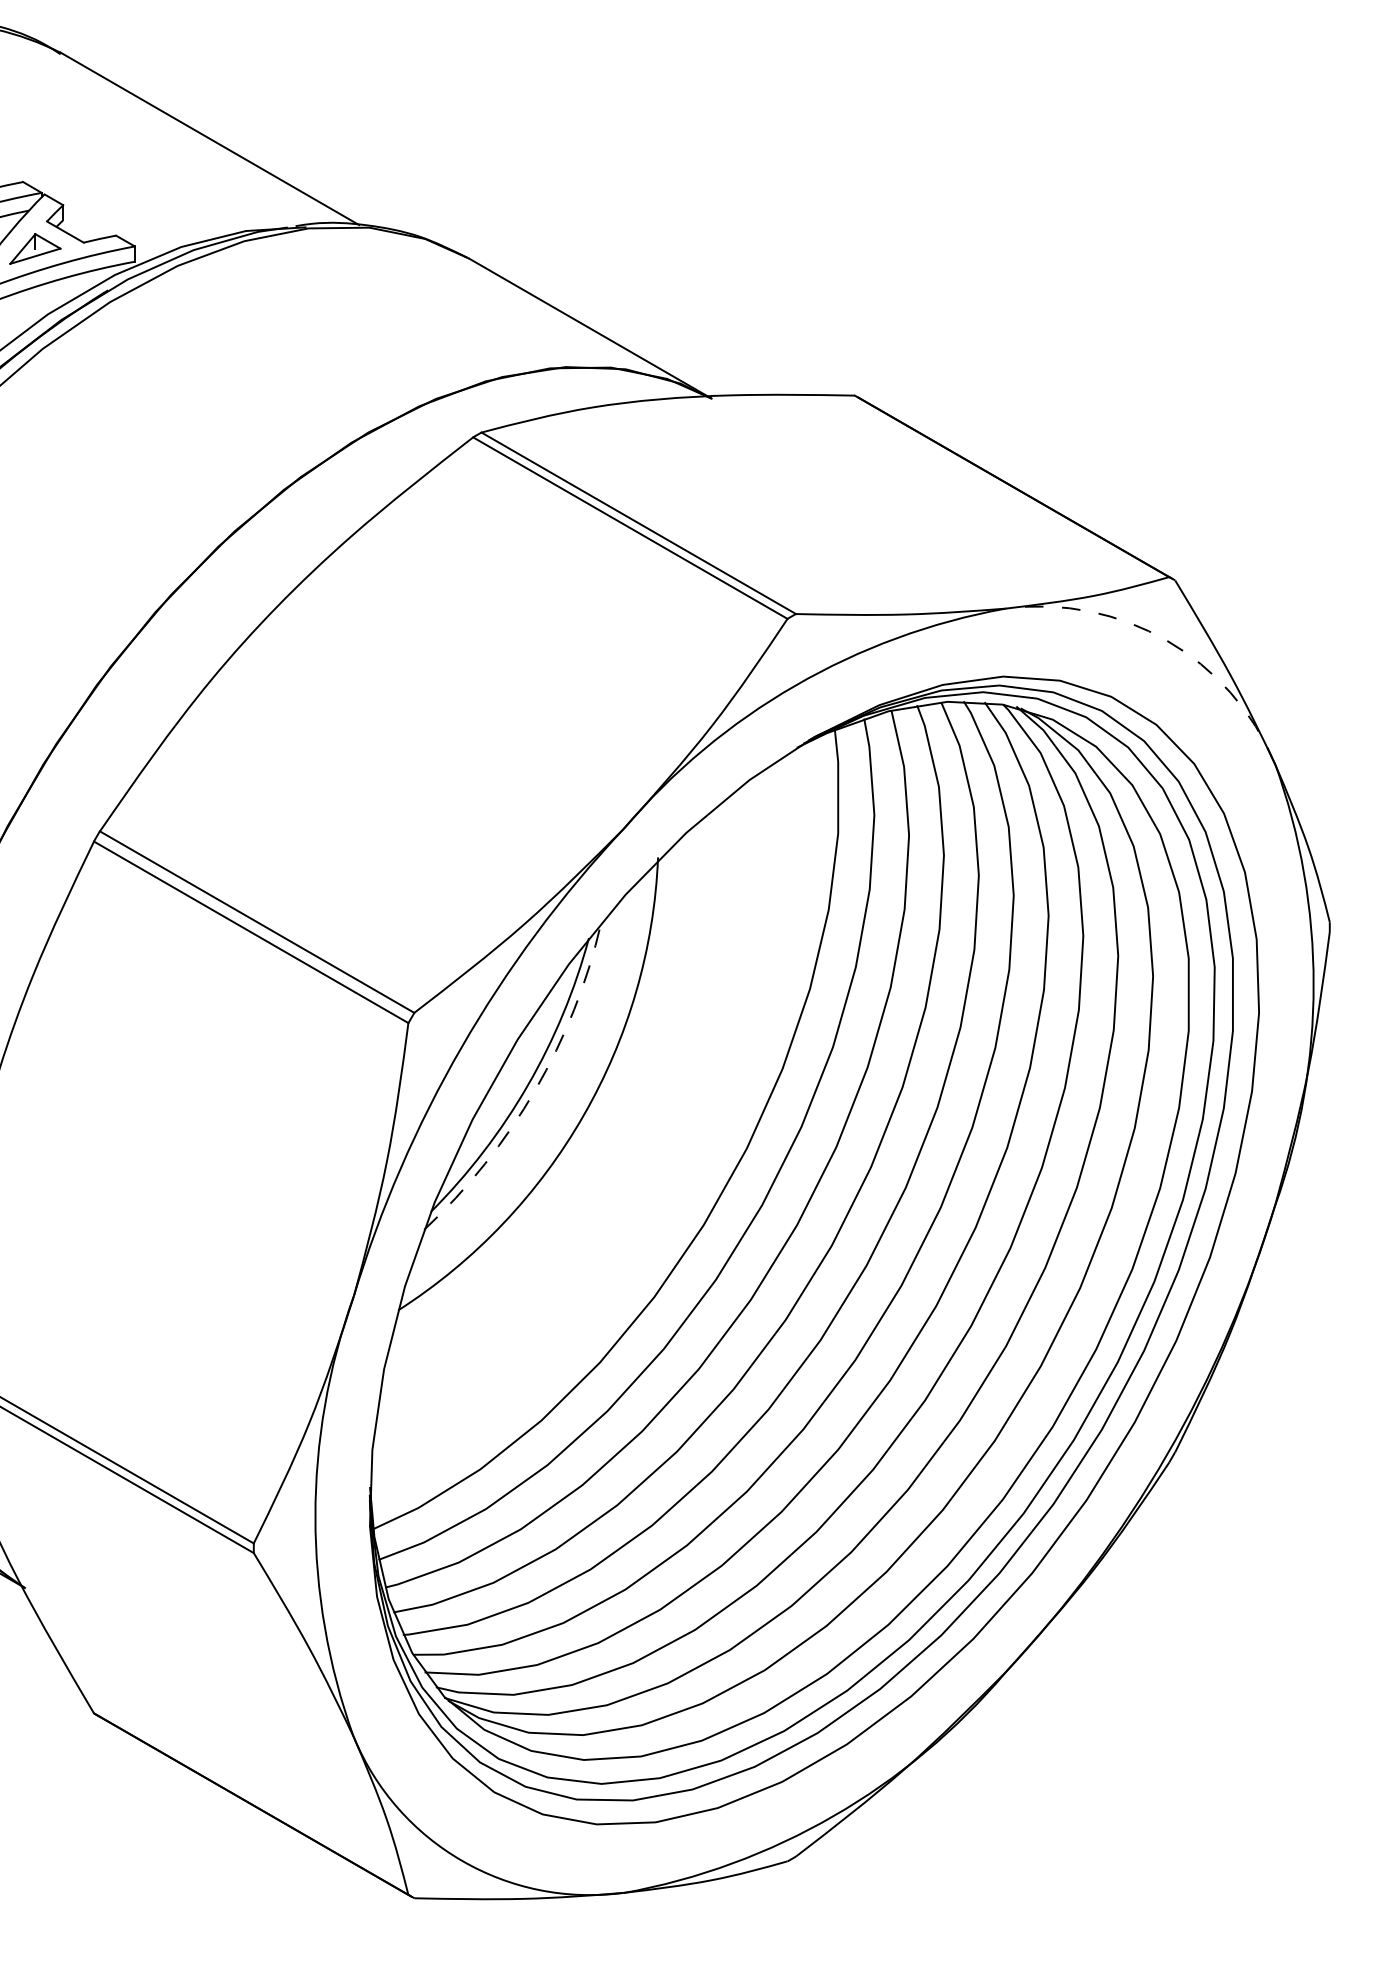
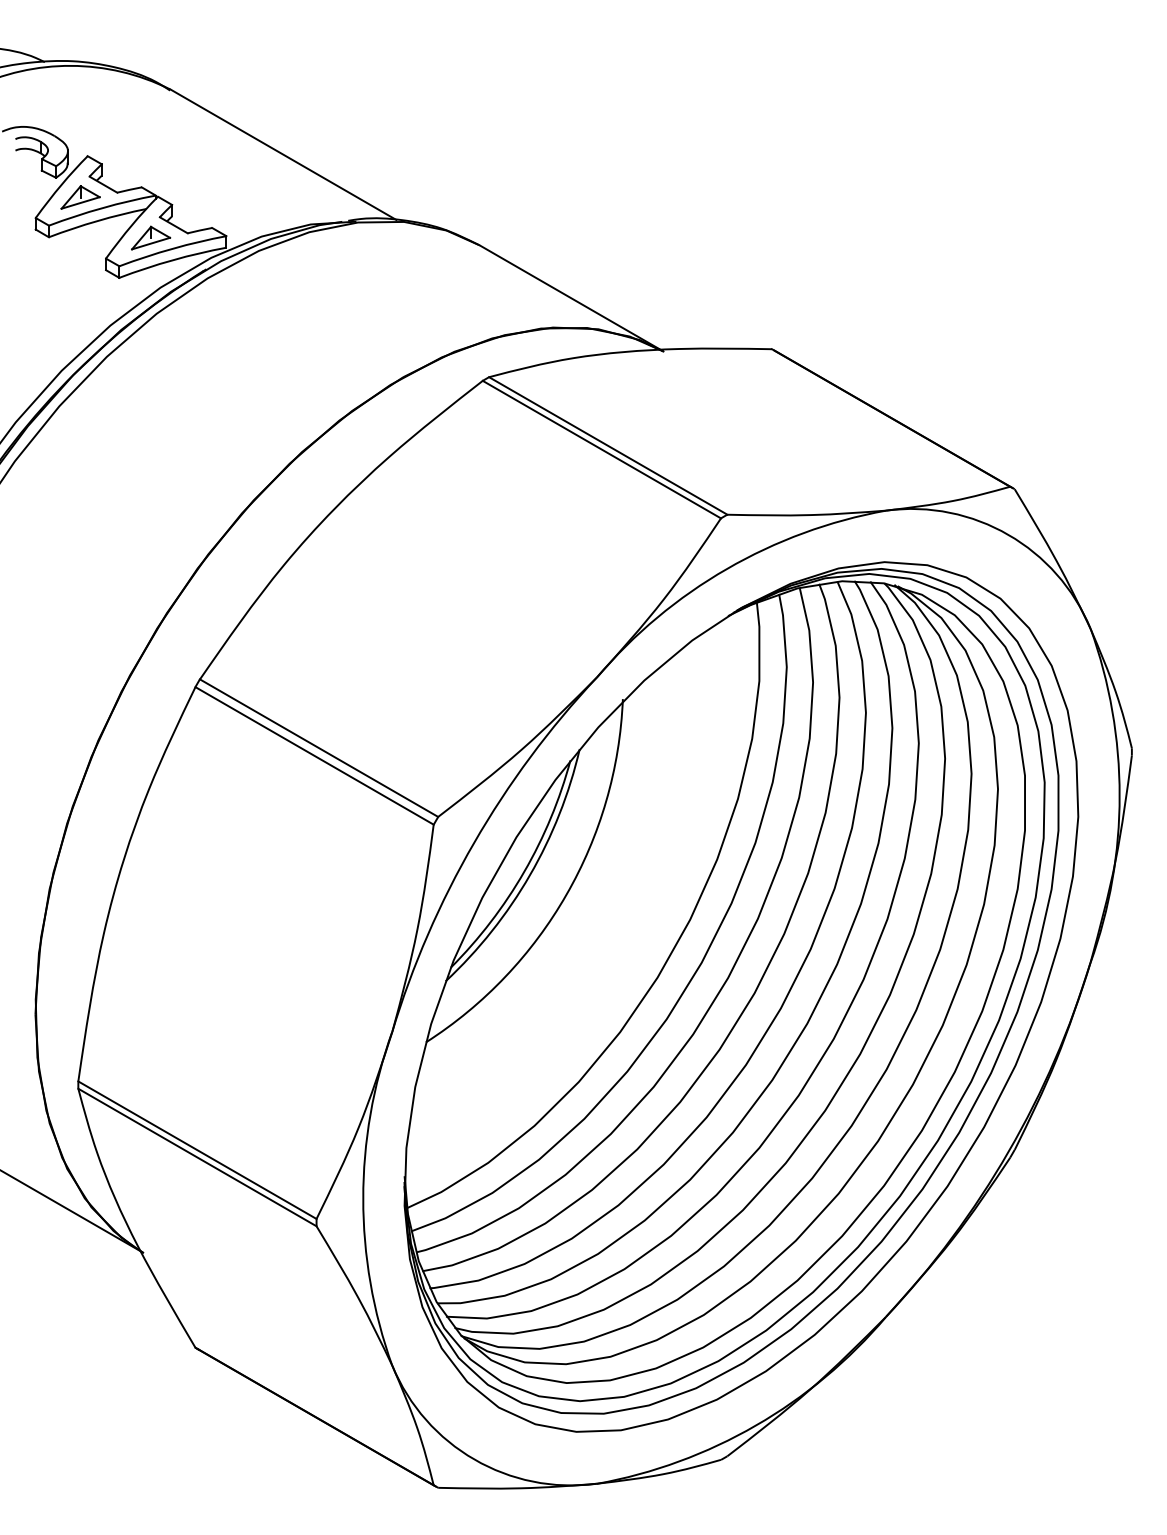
arc: (1166, 640) -> (1008, 534), dashed -> solid
arc: (536, 1090) -> (530, 875), dashed -> solid

